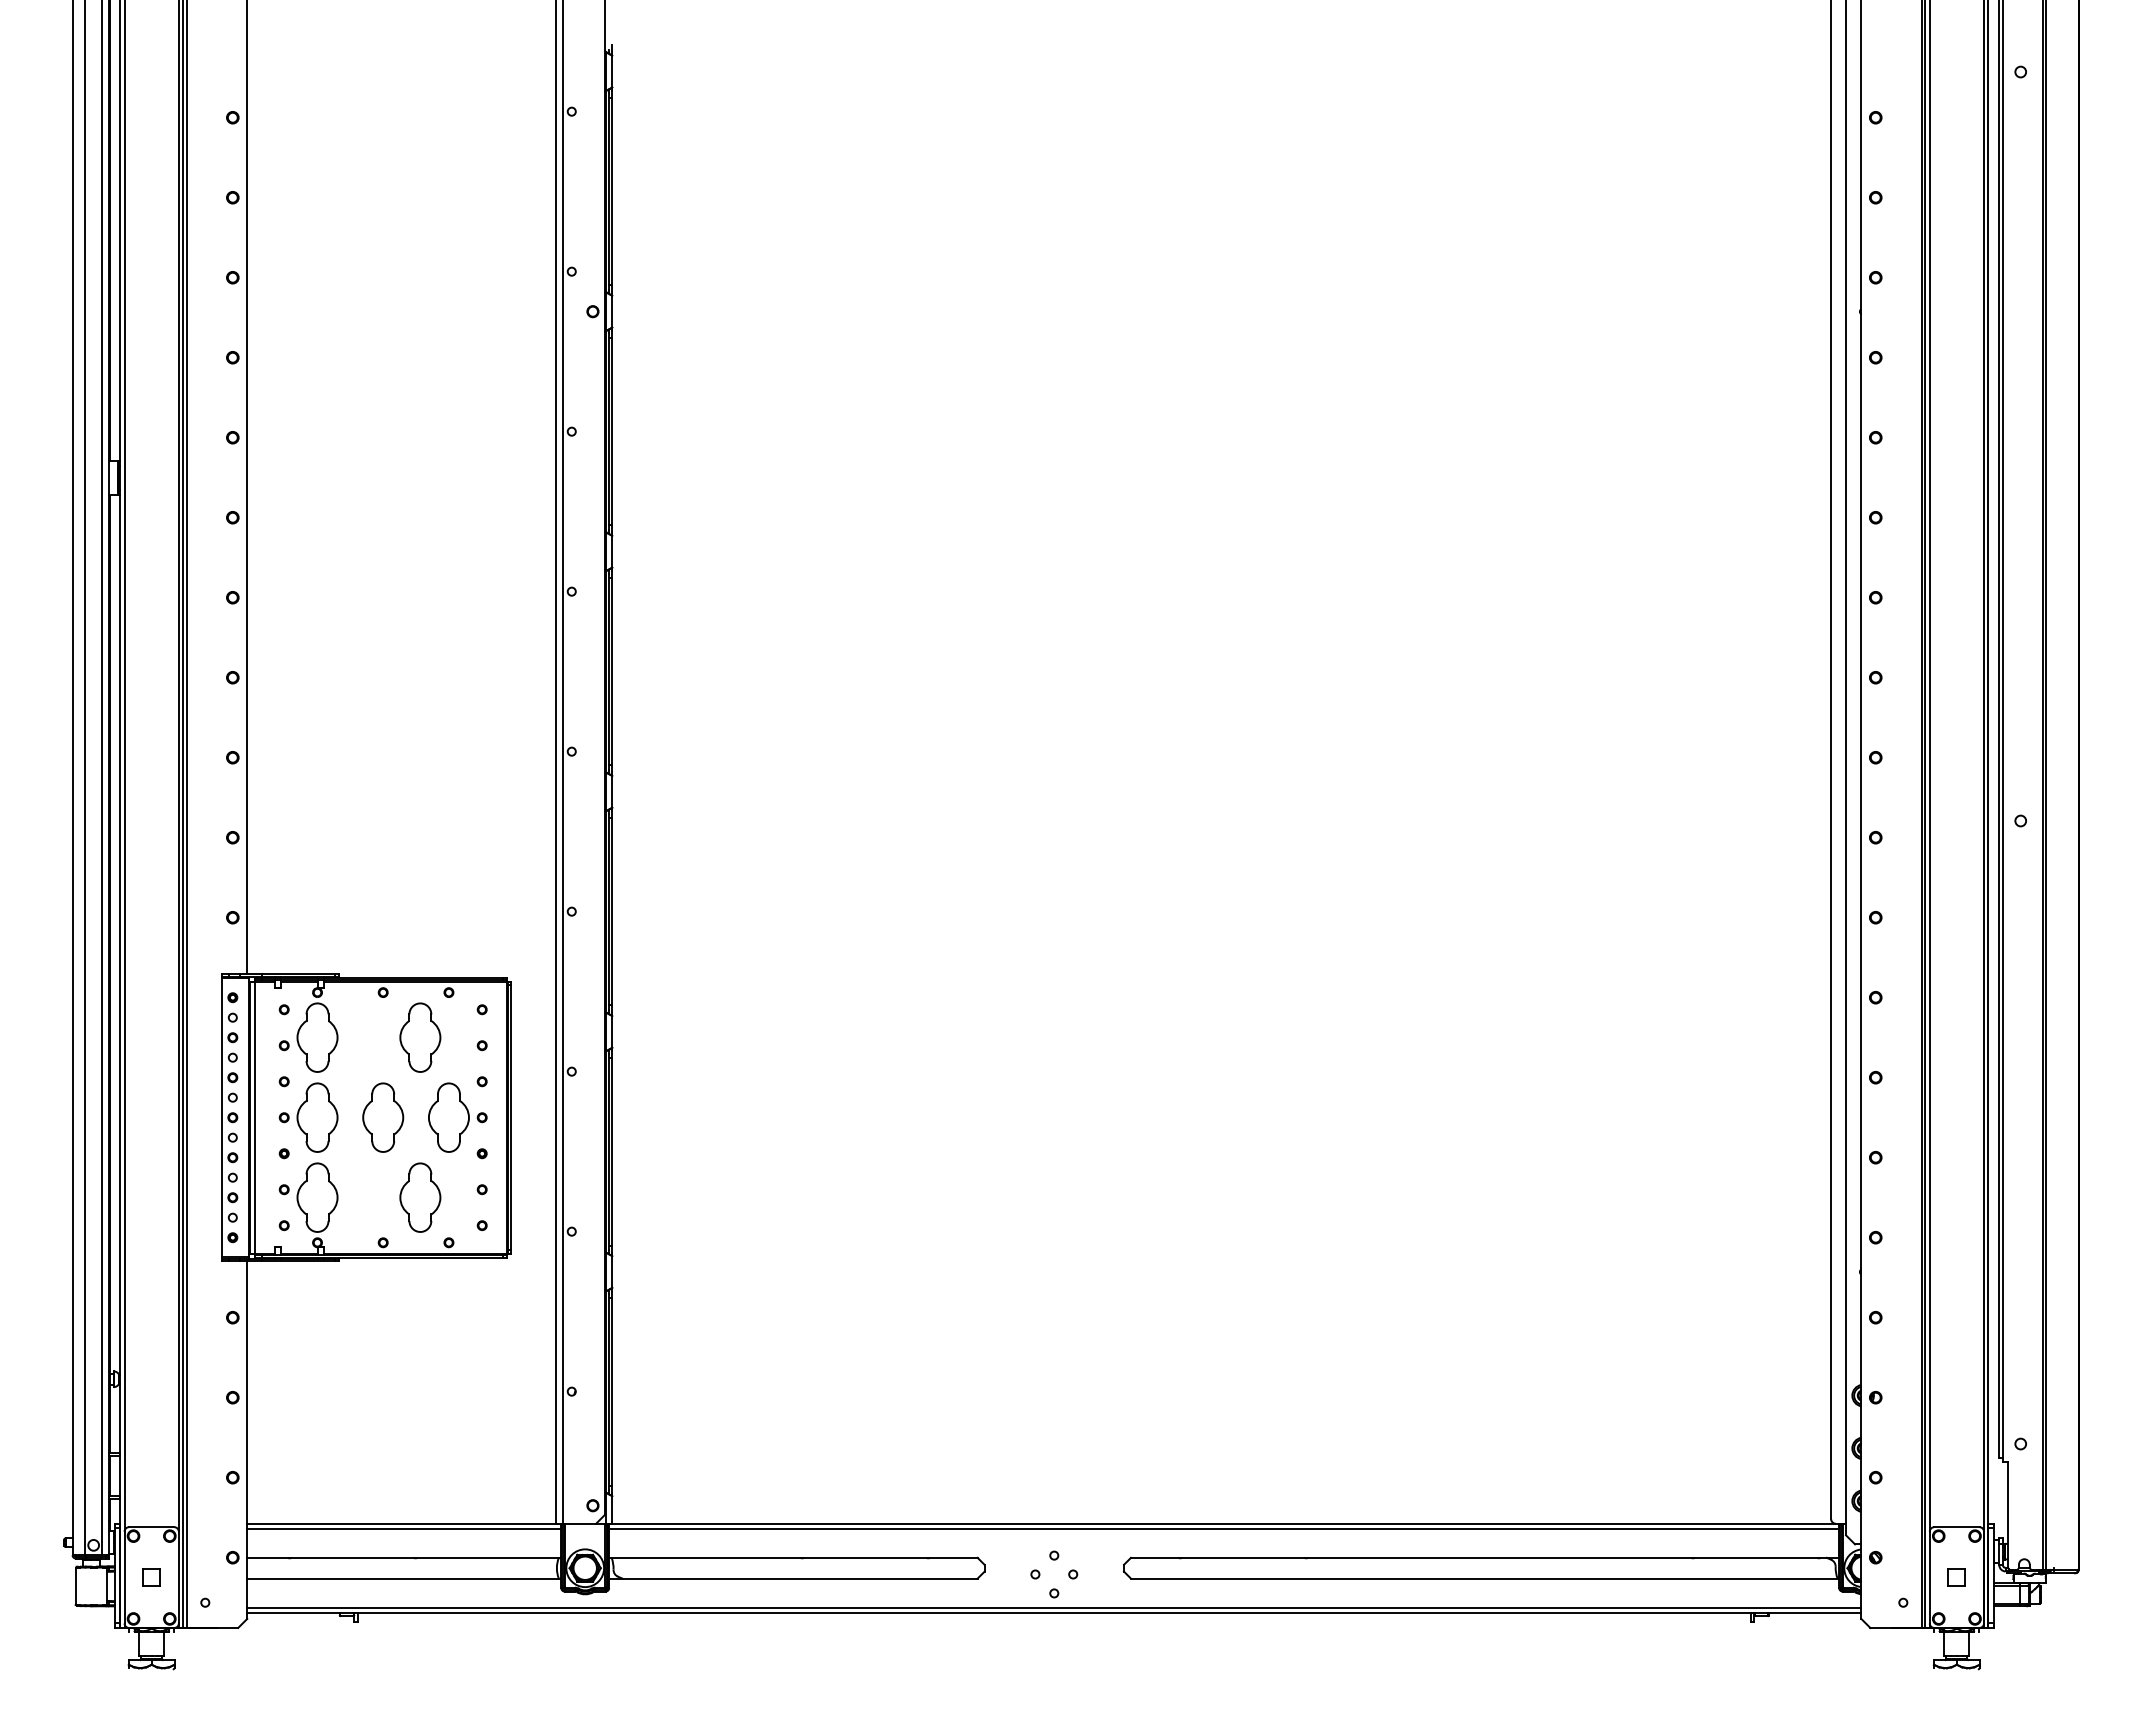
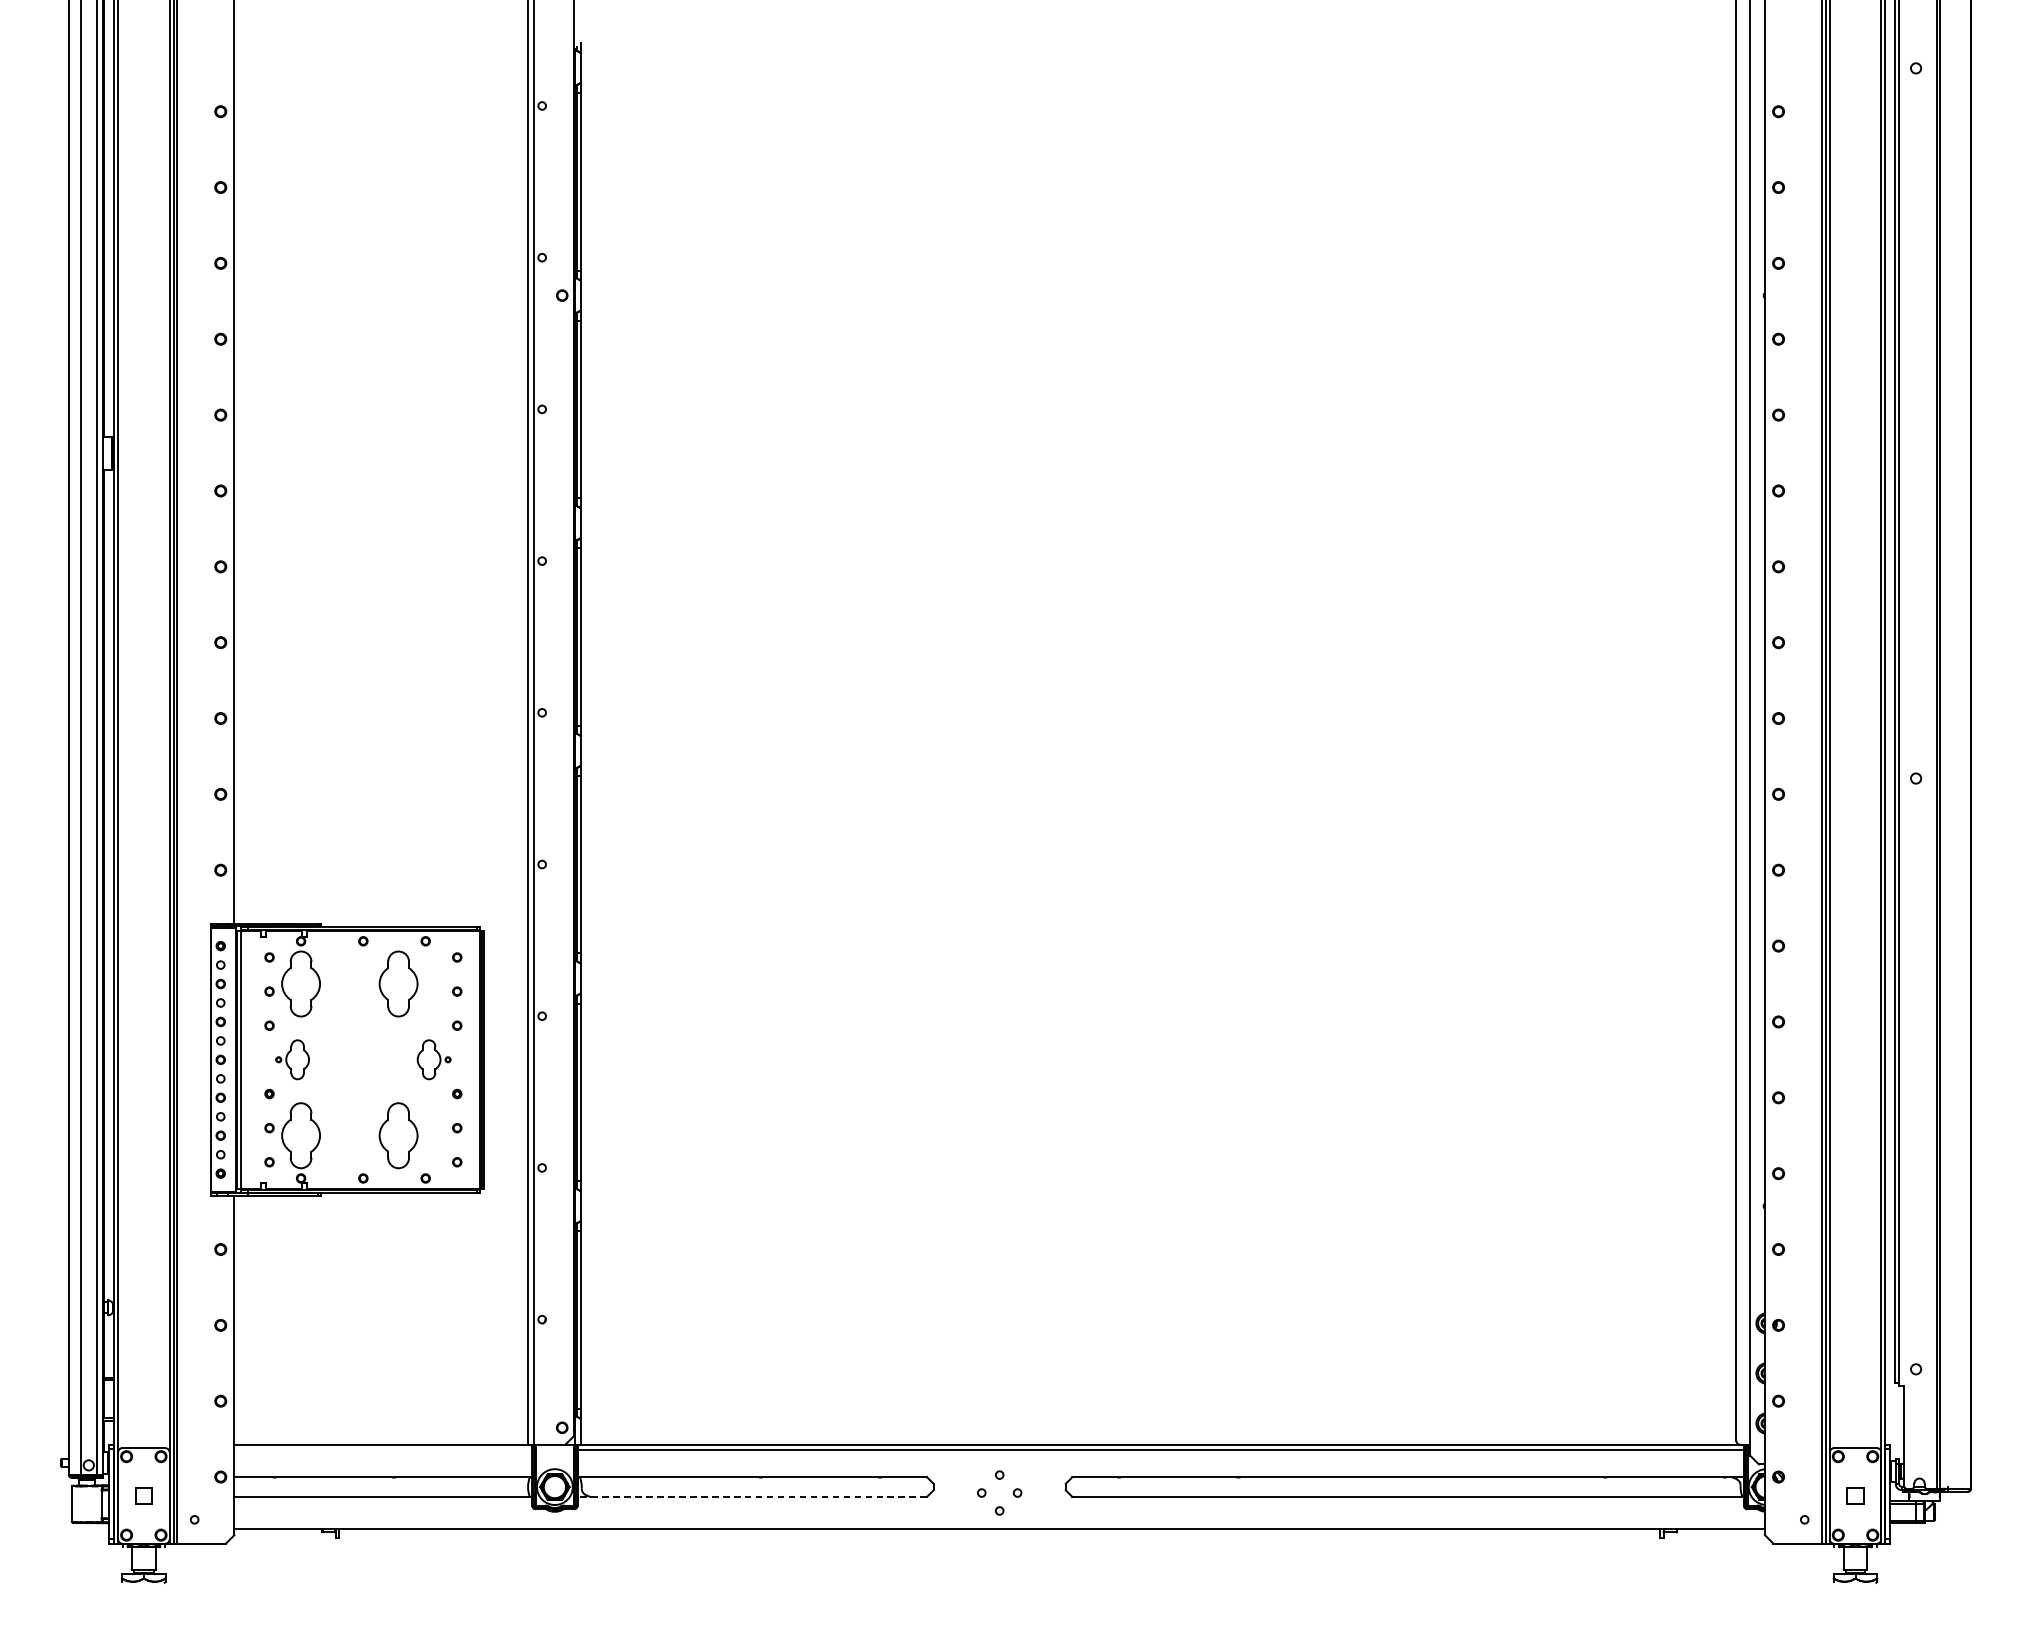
part: (308, 1117) -> (292, 1059), size x0.6
part: (383, 1117) -> (363, 1059), removed
part: (457, 1117) -> (433, 1059), size x0.6
line: (404, 1528) -> (383, 1449), removed
line: (792, 1578) -> (751, 1496), solid -> dashed
line: (1054, 1607) -> (999, 1524), removed

